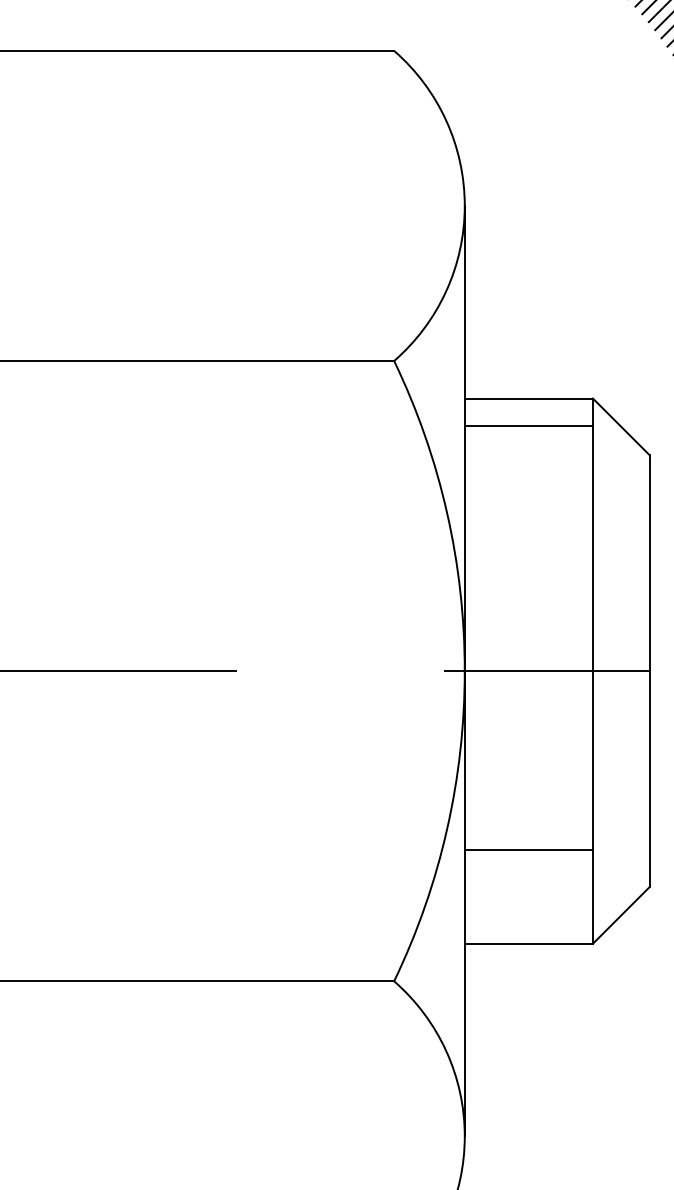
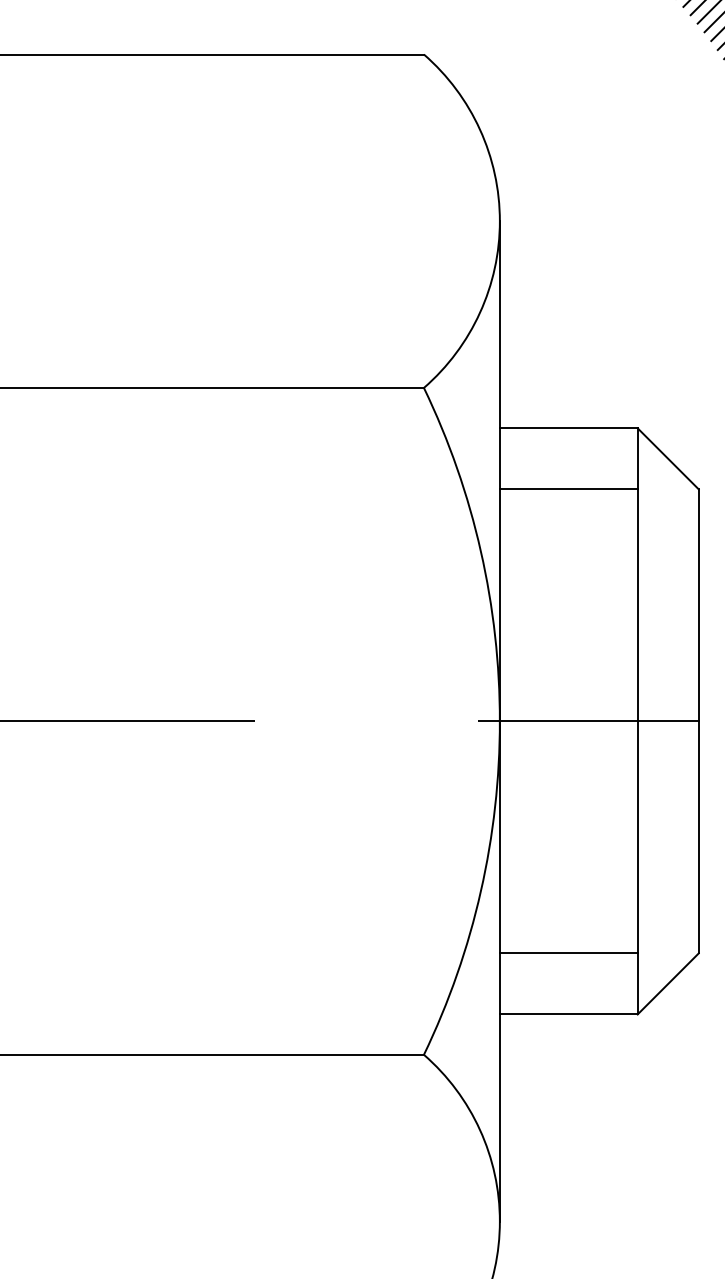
line: (528, 426) -> (568, 489), moved
line: (528, 849) -> (568, 952), moved

